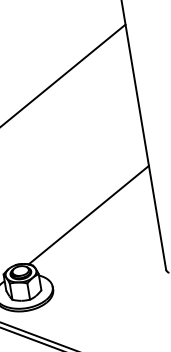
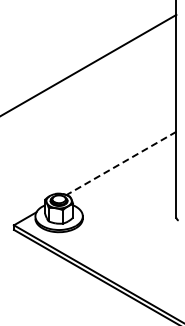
line: (88, 215) -> (121, 163), solid -> dashed

